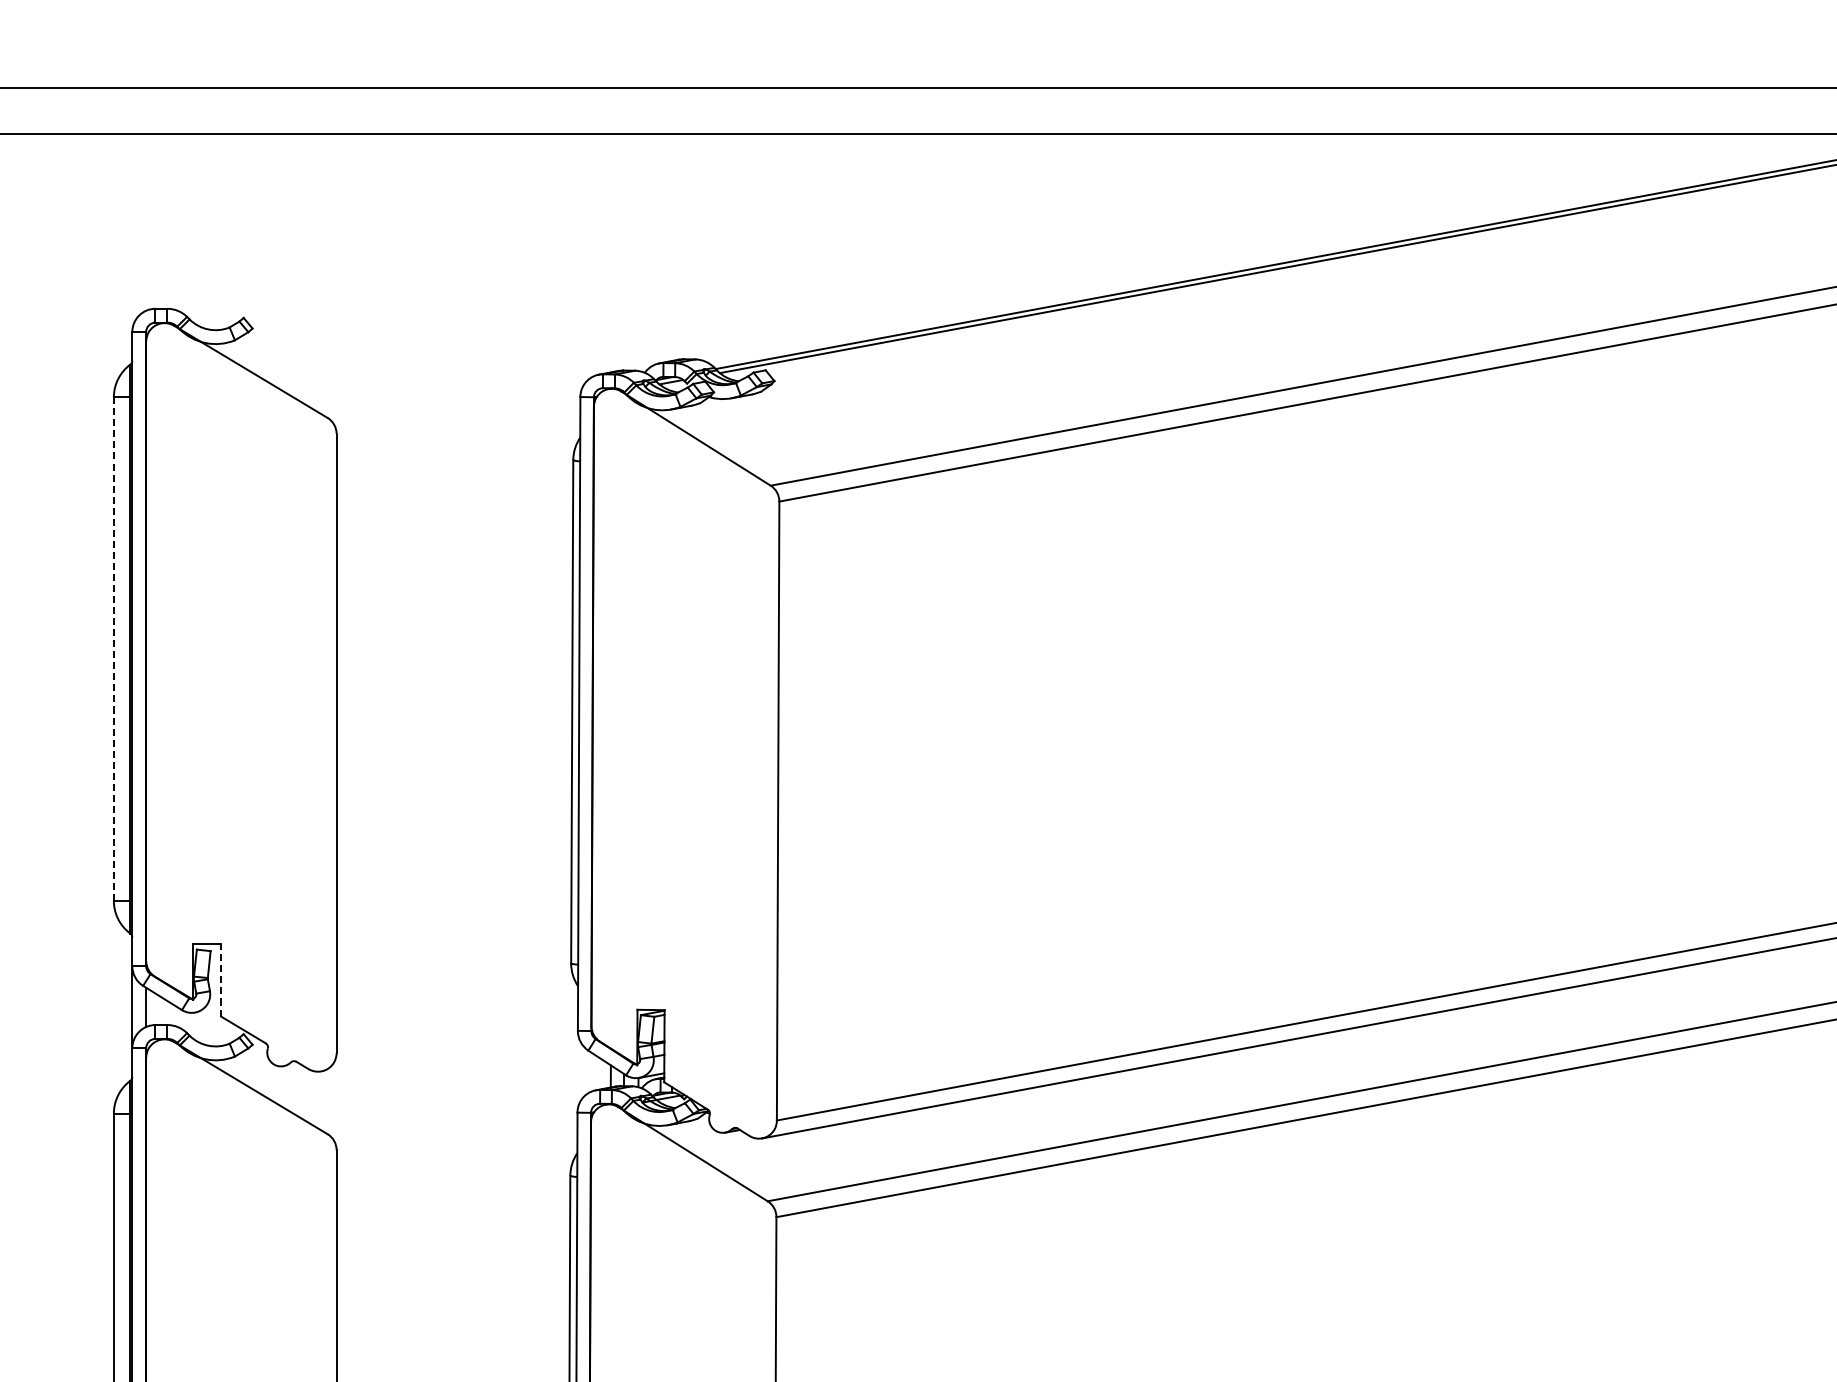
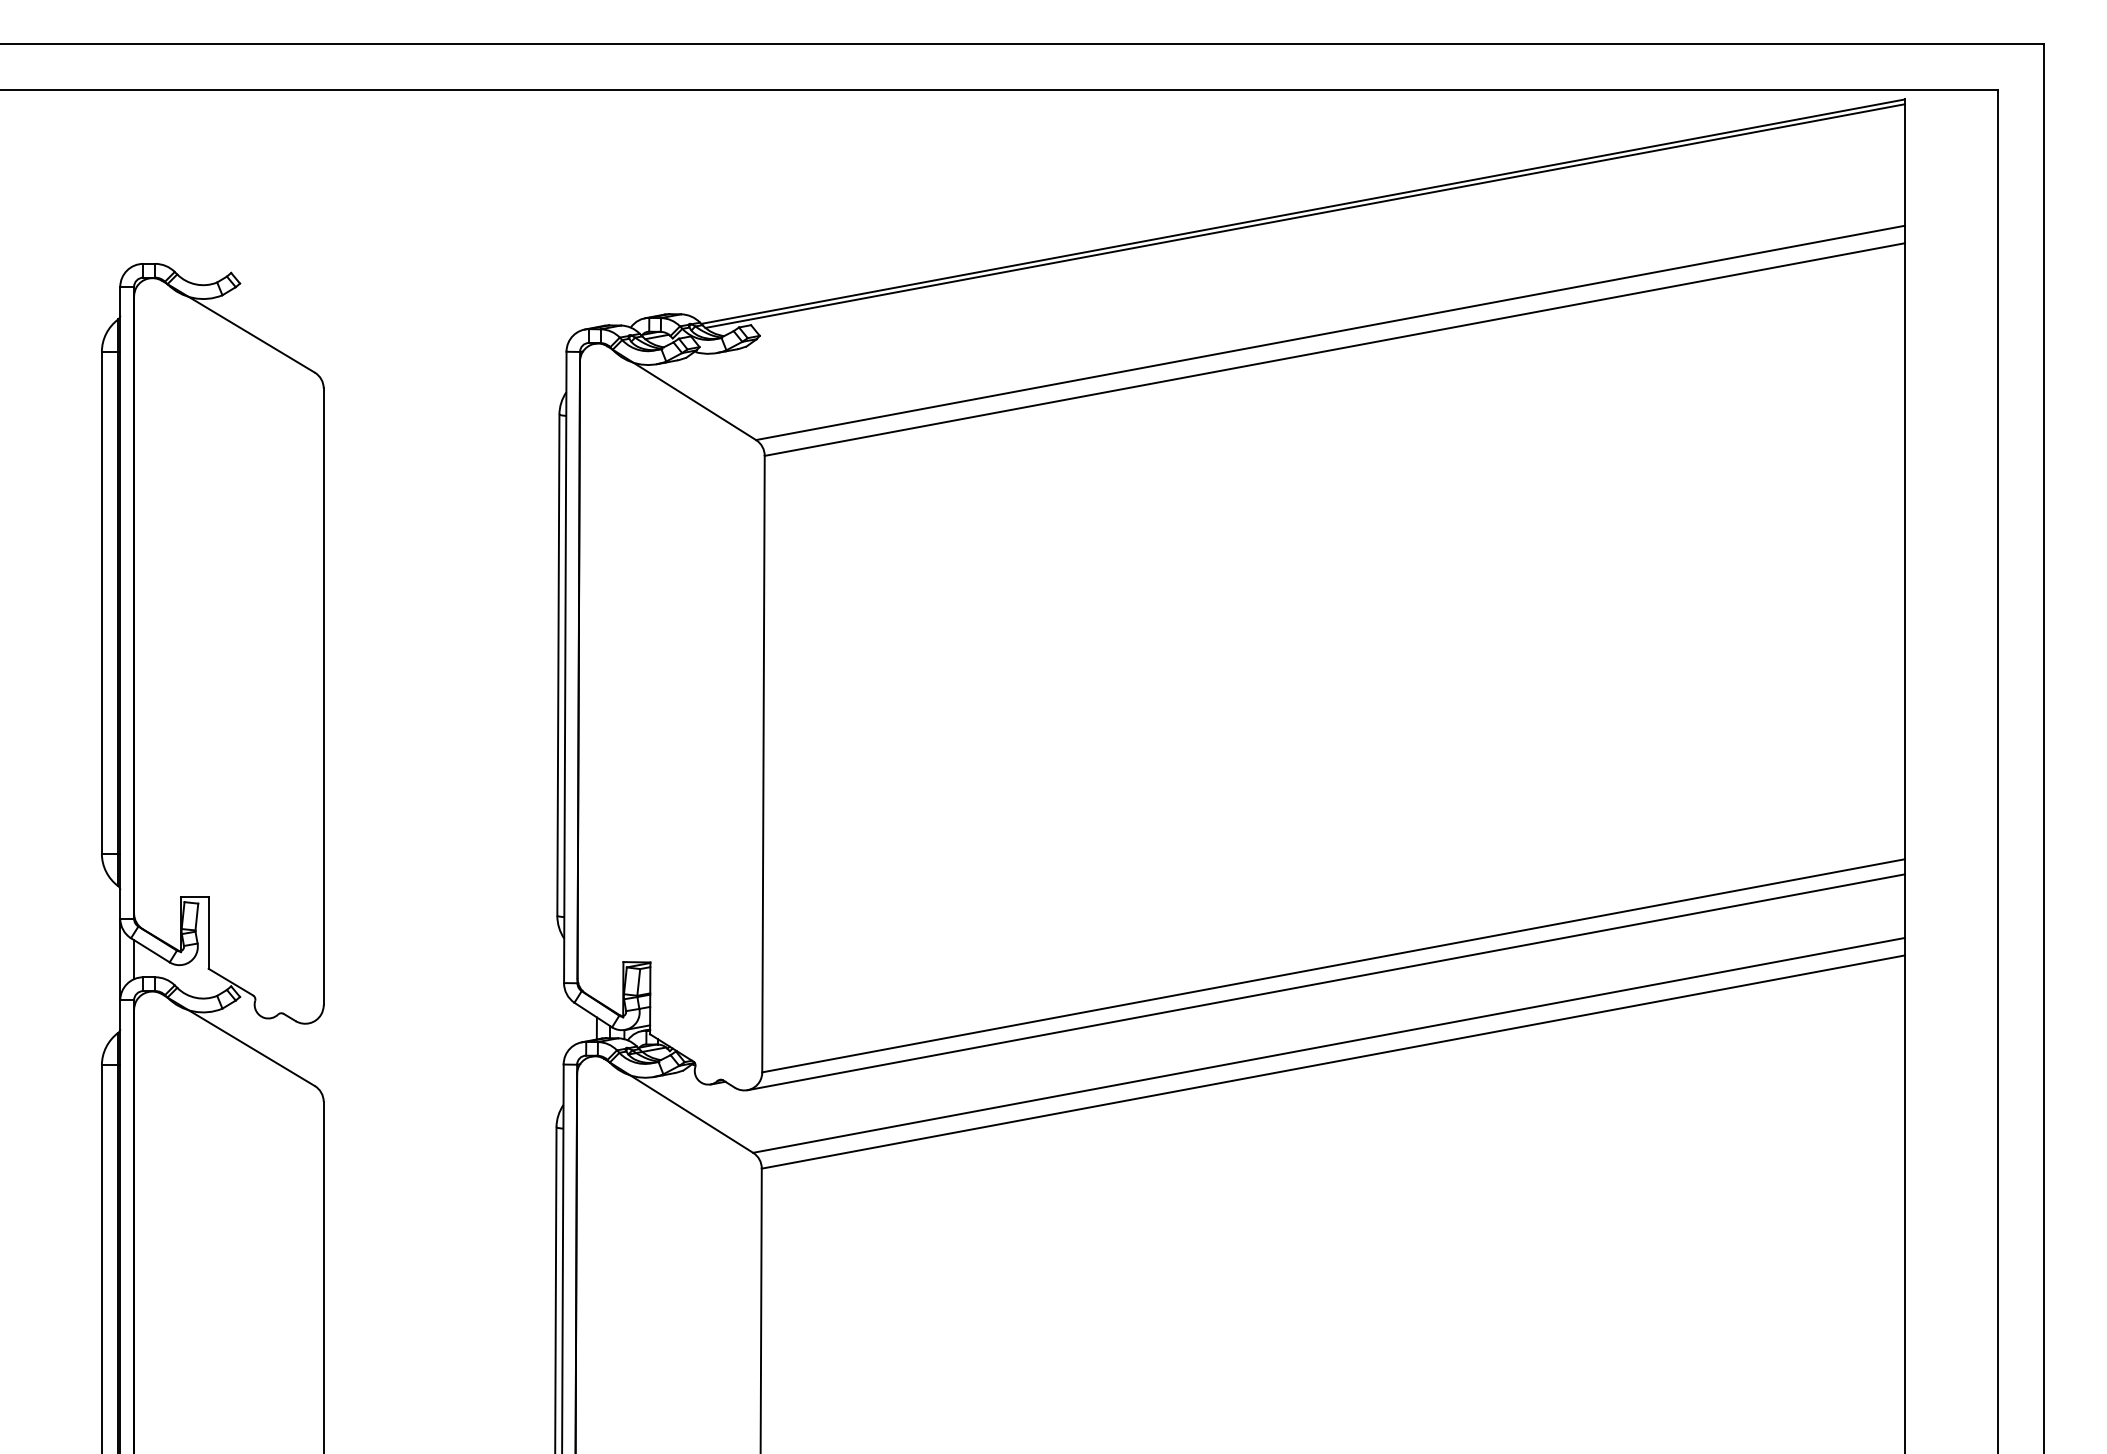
line: (113, 648) -> (101, 602), dashed -> solid
line: (220, 980) -> (208, 932), dashed -> solid

